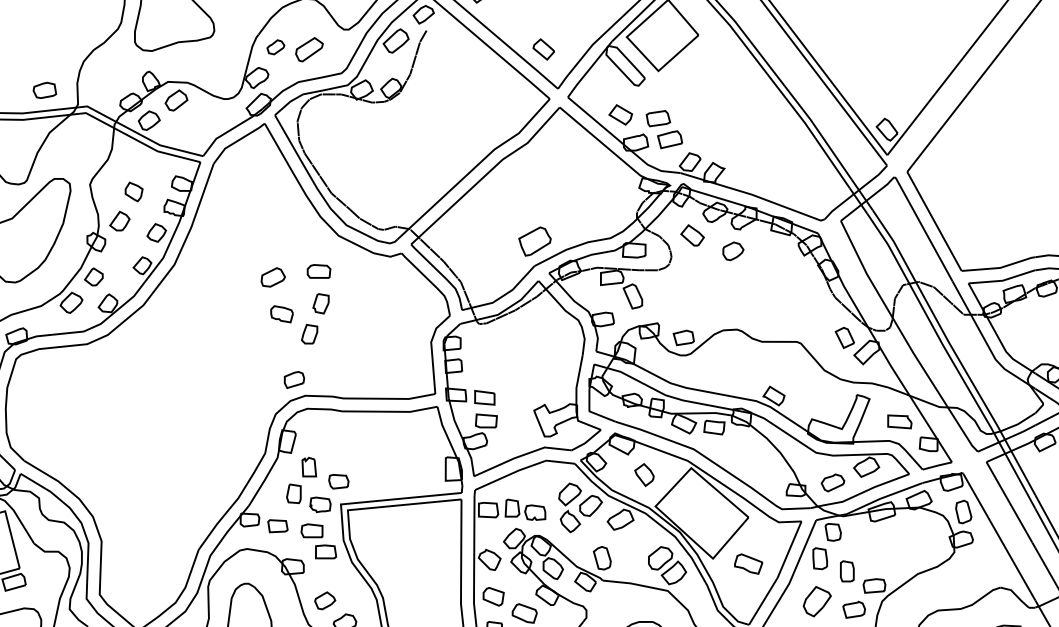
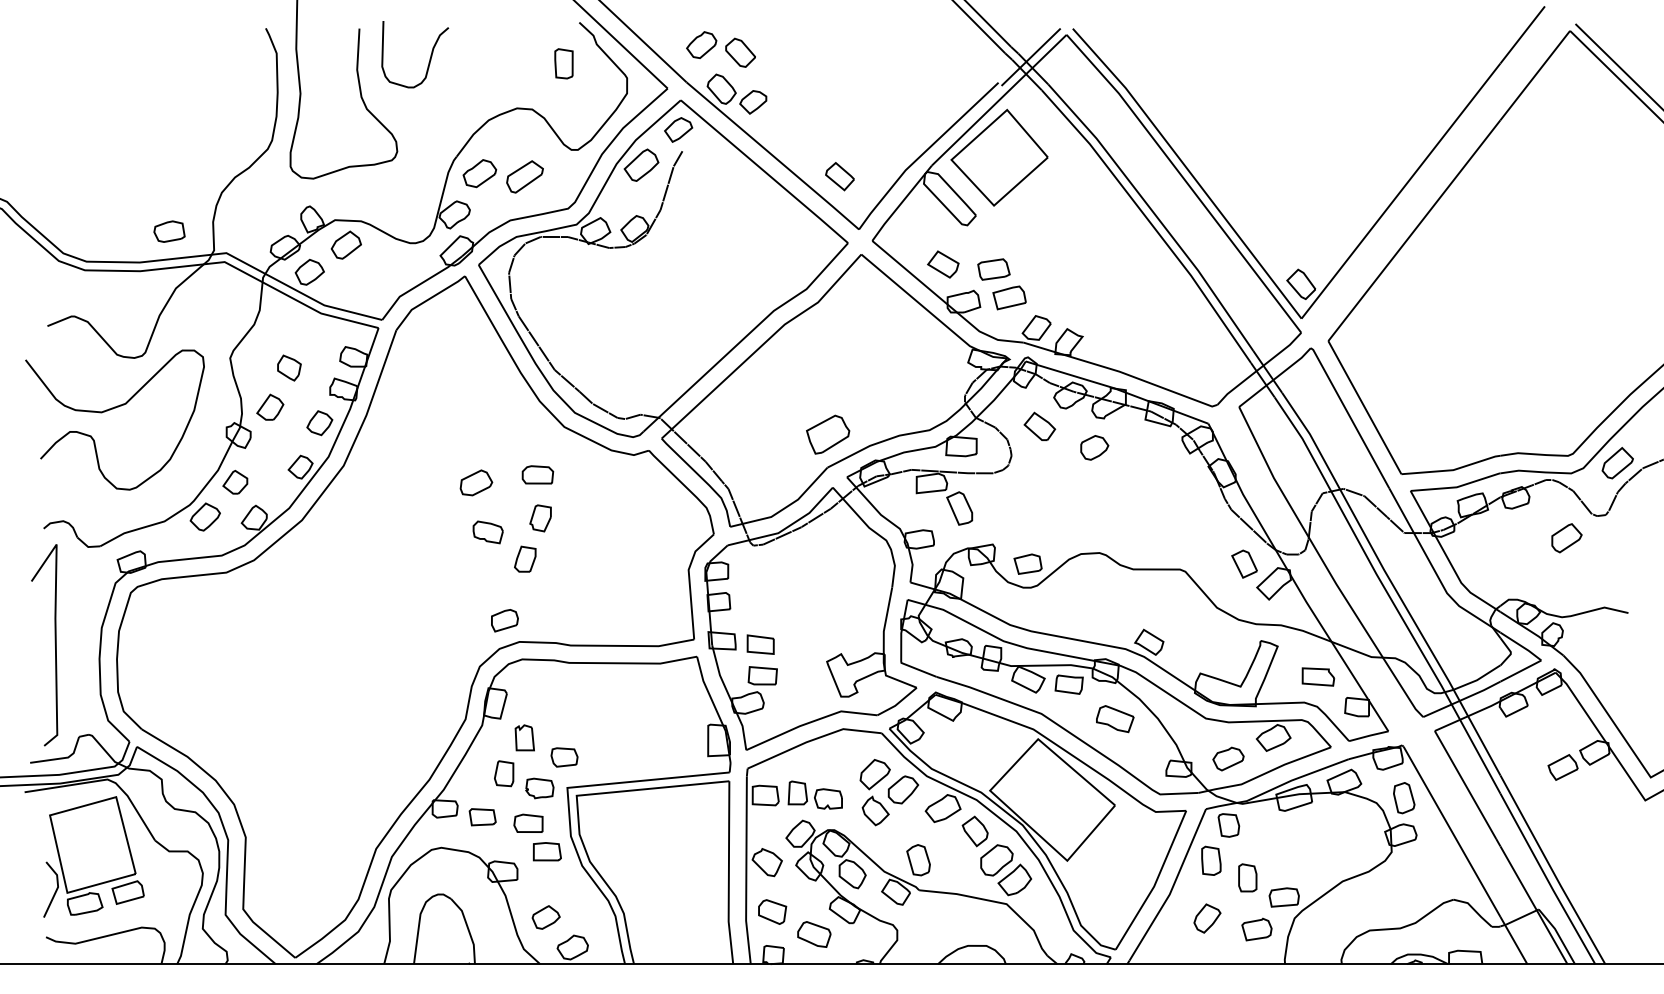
part: (275, 47) -> (479, 173), size x1.43
part: (643, 475) -> (974, 831), moved
part: (748, 564) -> (1115, 719), moved
part: (817, 601) -> (1207, 918), size x0.71

